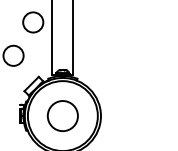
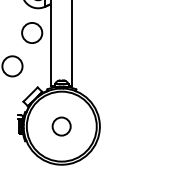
circle: (62, 115) -> (61, 126), size x0.6

